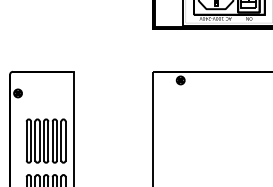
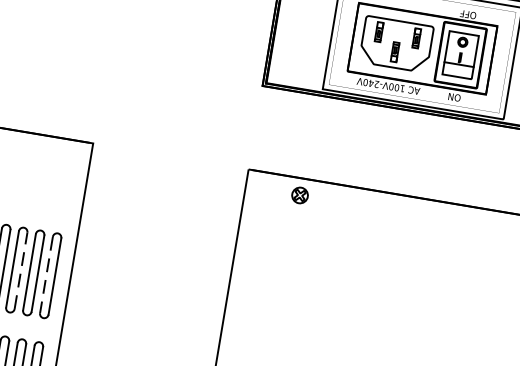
line: (48, 140) -> (21, 269), solid -> dashed
line: (61, 141) -> (46, 275), solid -> dashed

